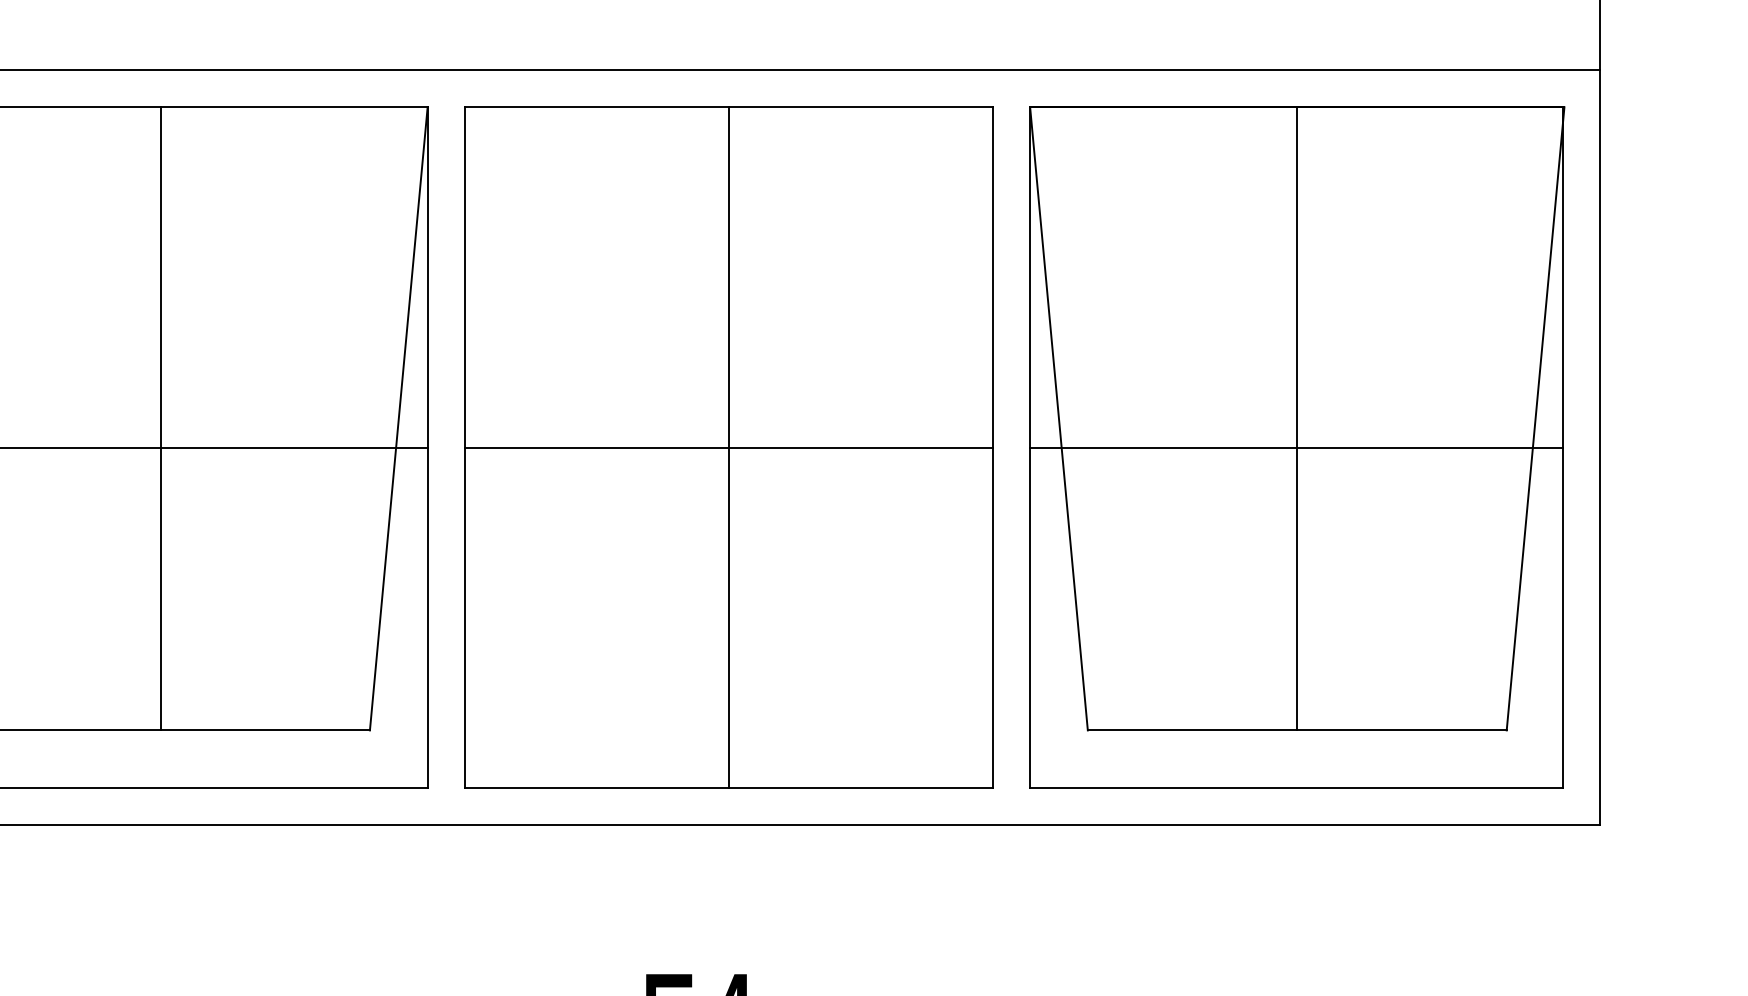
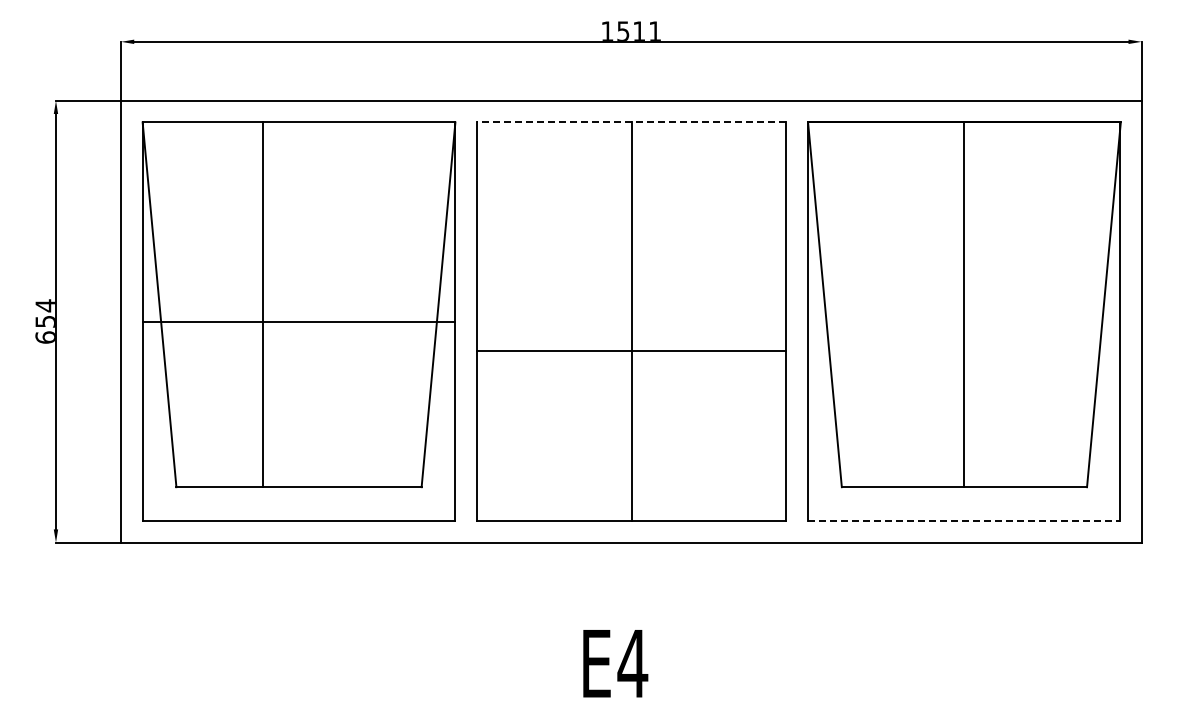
line: (728, 107) -> (631, 122), solid -> dashed
line: (161, 418) -> (263, 304), moved
line: (728, 447) -> (631, 350), moved
line: (1297, 447) -> (964, 321), removed
line: (1297, 787) -> (964, 520), solid -> dashed

